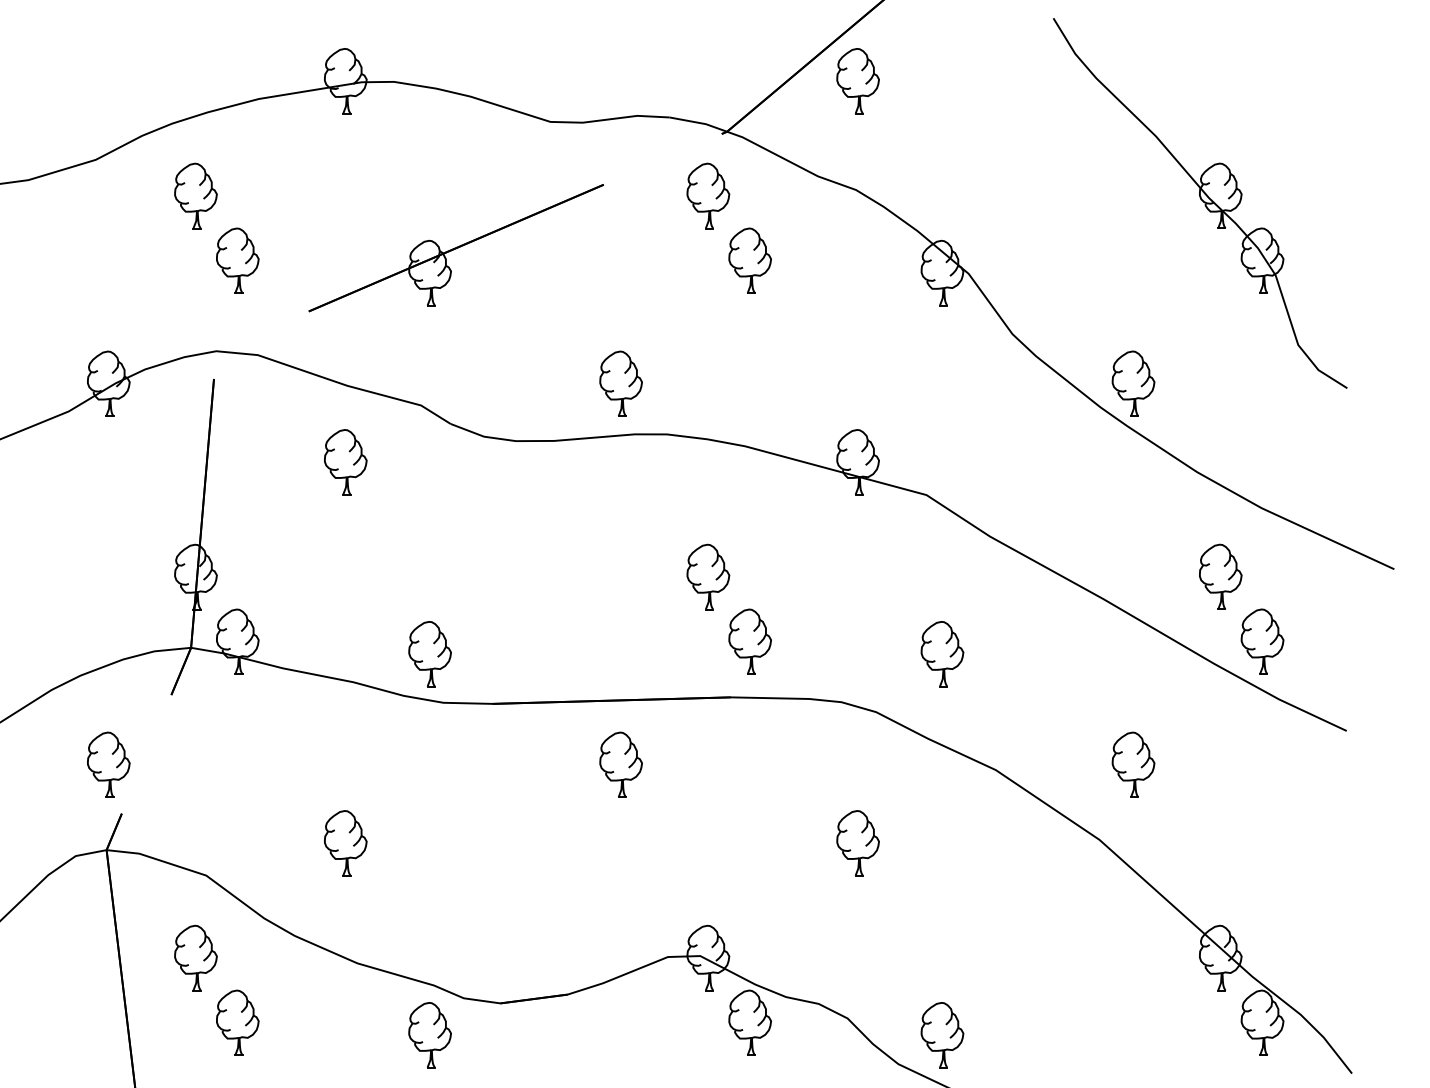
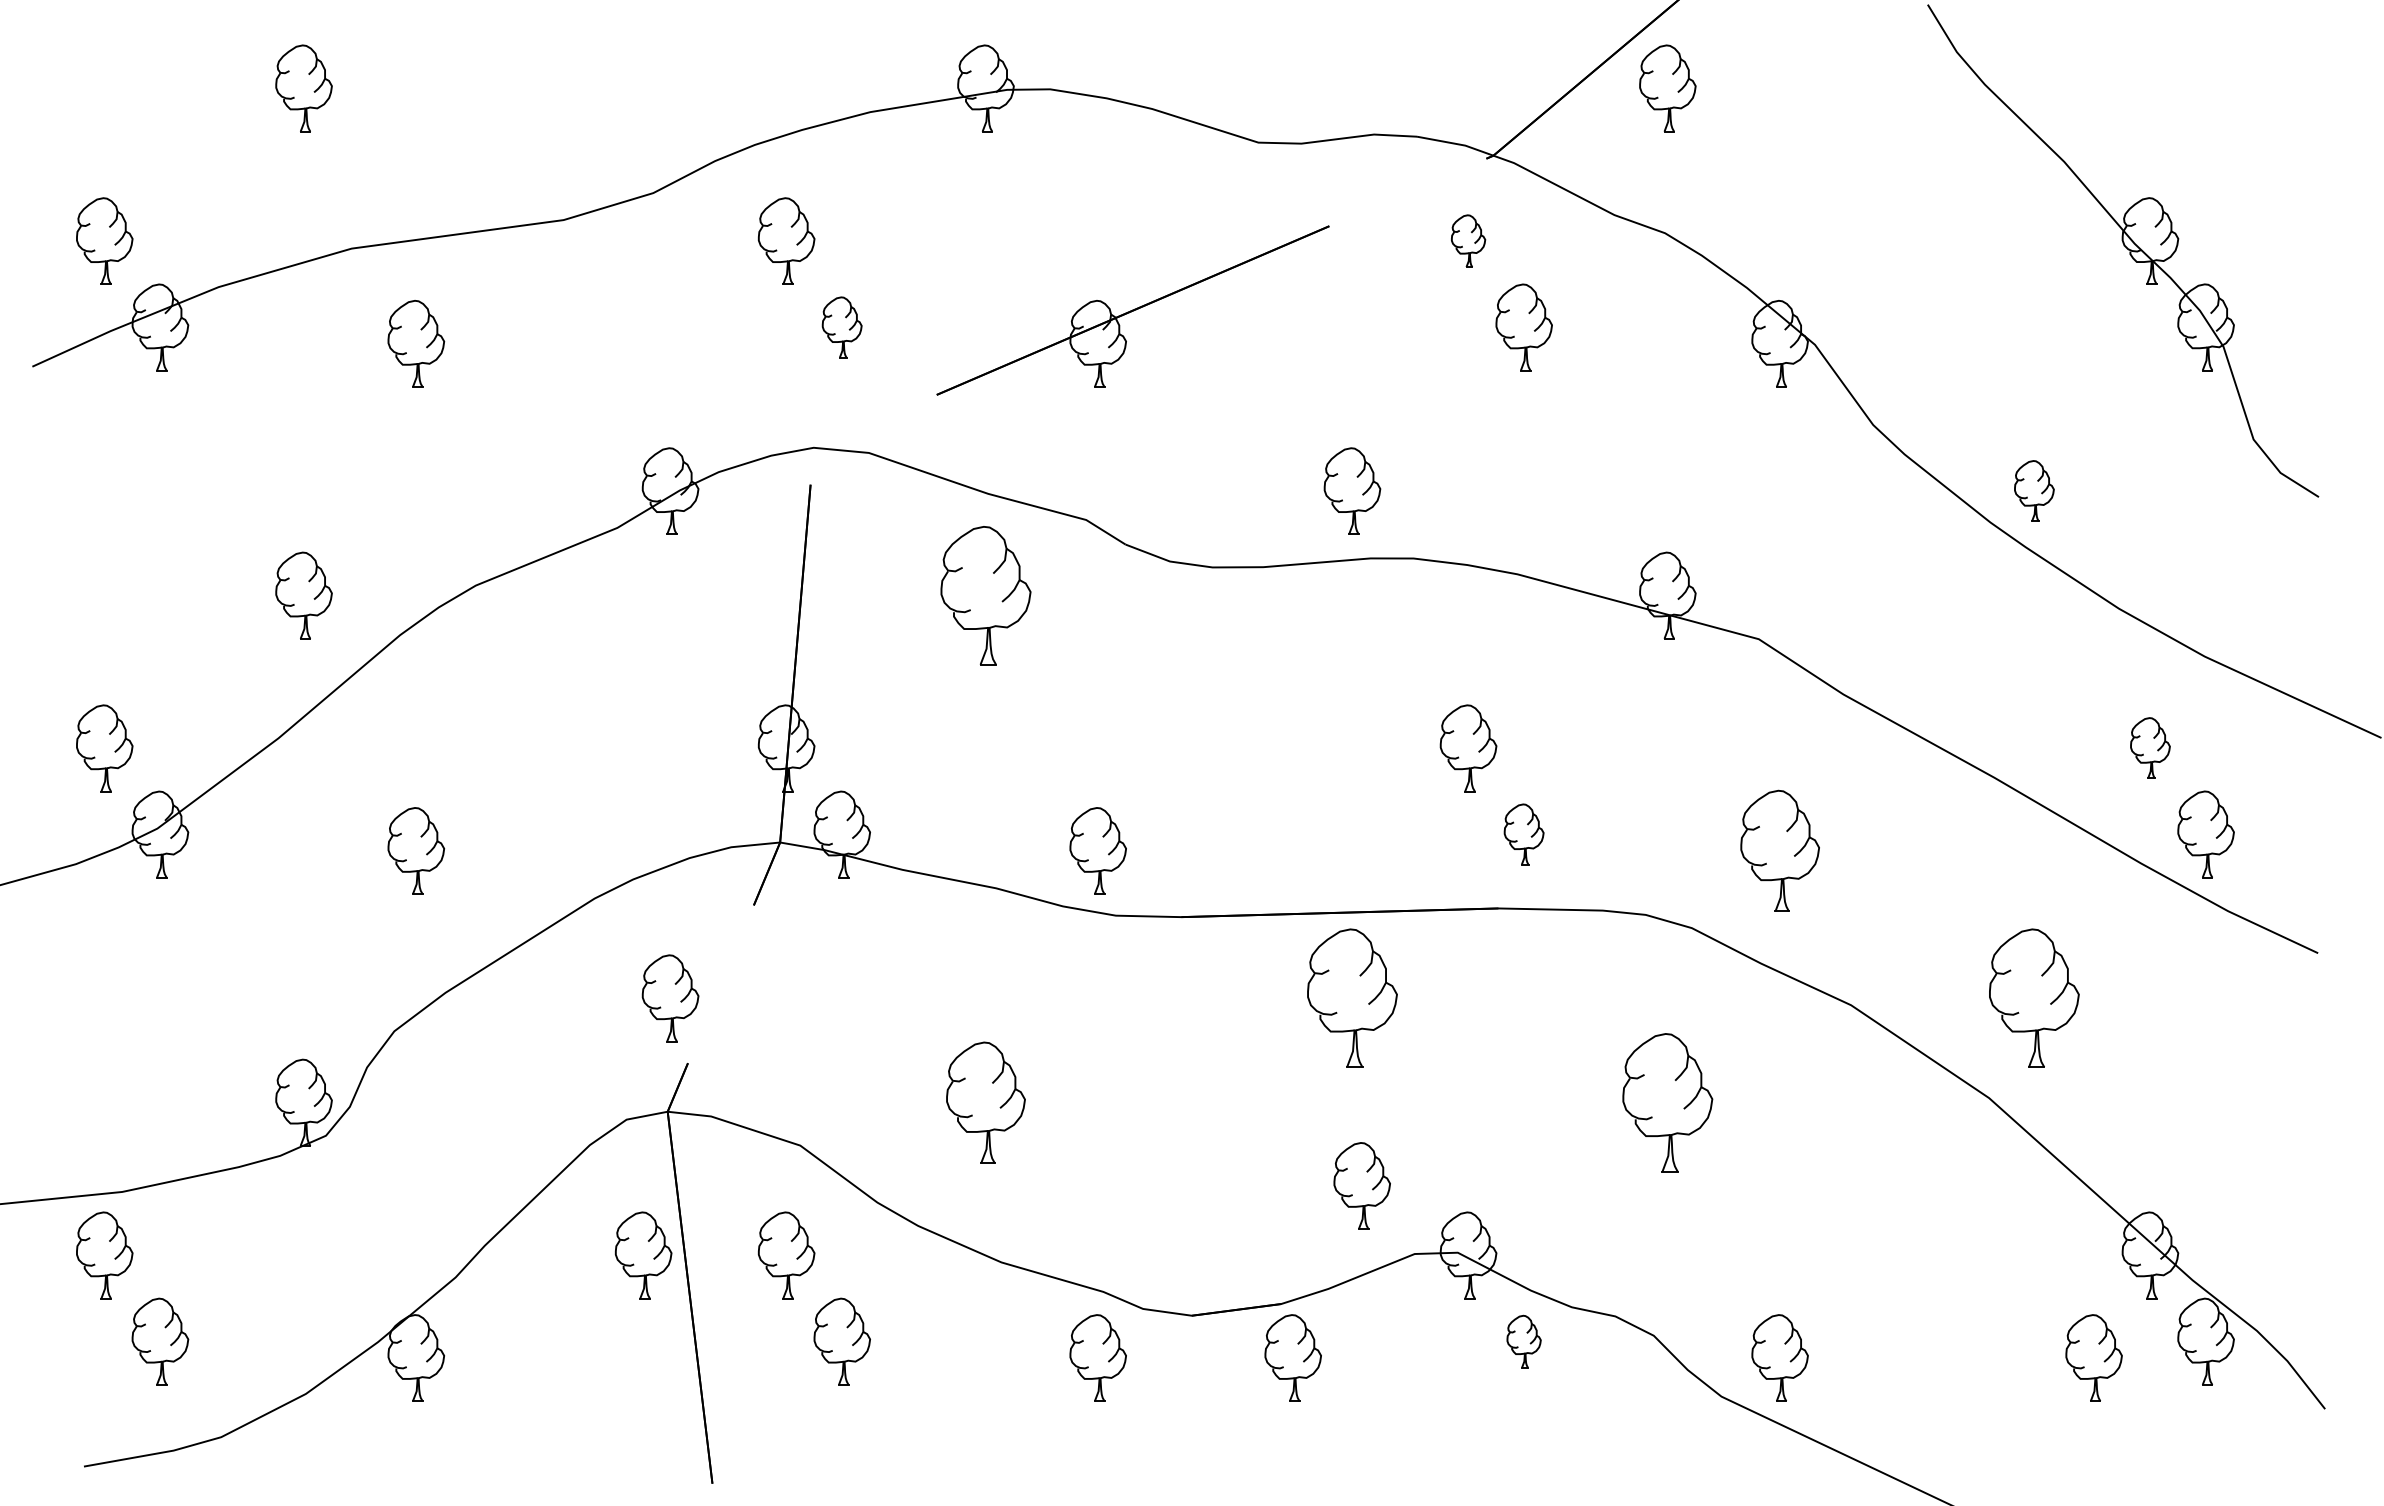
part: (708, 195) -> (1468, 240), size x0.6
part: (237, 260) -> (841, 327), size x0.7
part: (1133, 383) -> (2034, 490), size x0.7
part: (345, 462) -> (985, 595), size x1.6
part: (1220, 576) -> (2150, 747), size x0.7
part: (749, 641) -> (1523, 834), size x0.7
part: (942, 653) -> (1779, 850), size x1.4
part: (621, 765) -> (1352, 998), size x1.6
part: (1133, 765) -> (2034, 998), size x1.6
part: (345, 843) -> (985, 1102), size x1.4
part: (857, 843) -> (1667, 1102), size x1.6
part: (627, 905) -> (1361, 1185), added
part: (88, 958) -> (643, 1255), added
part: (749, 1022) -> (1523, 1341), size x0.6
part: (576, 1034) -> (1292, 1357), added
part: (1177, 1034) -> (2093, 1357), added

